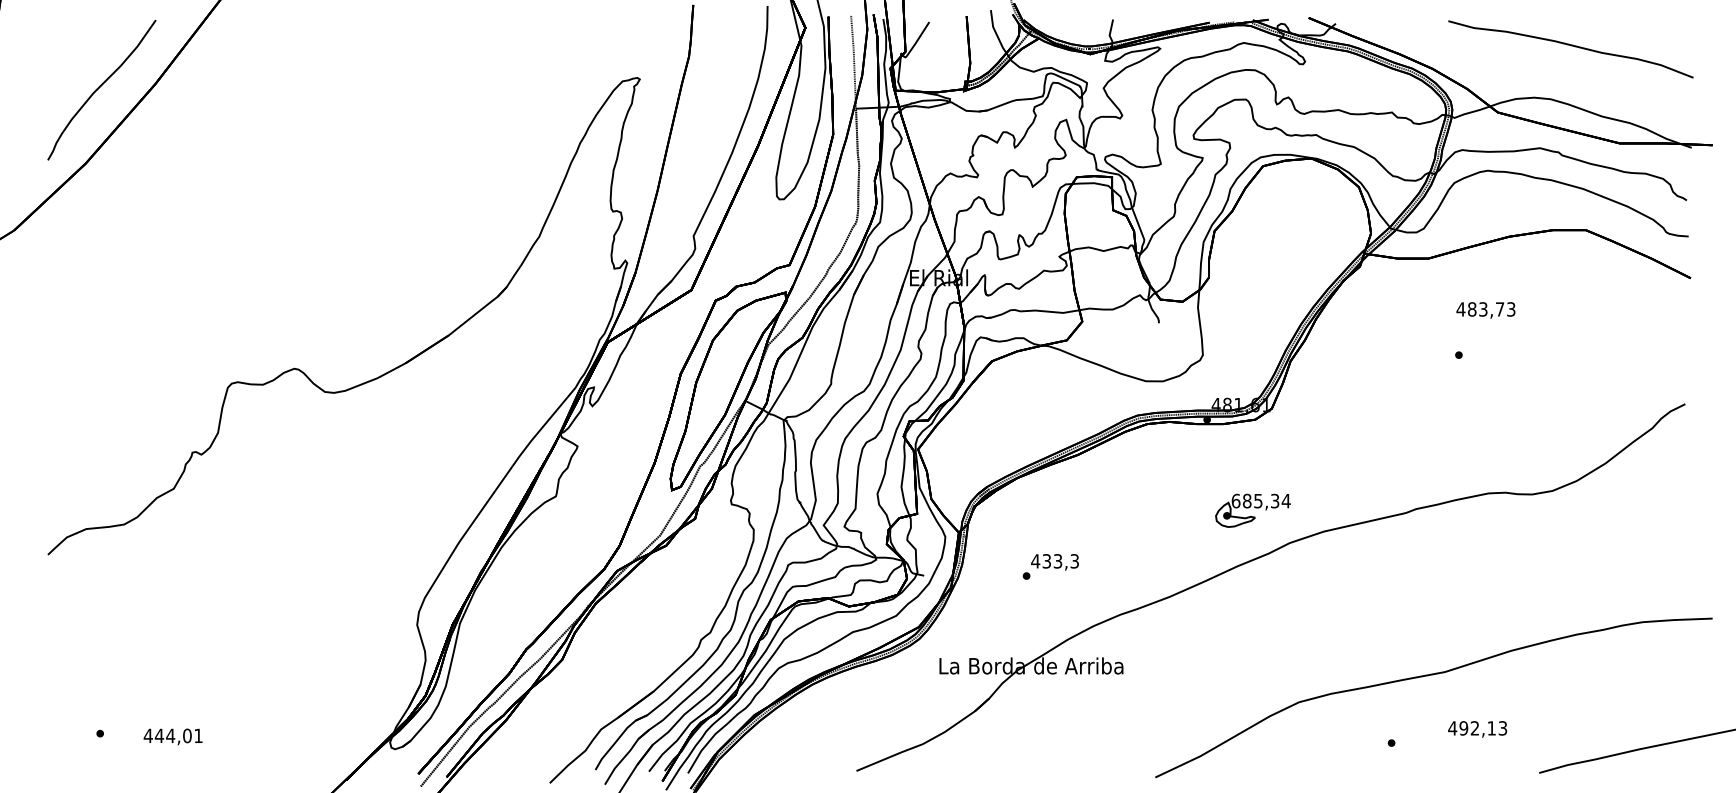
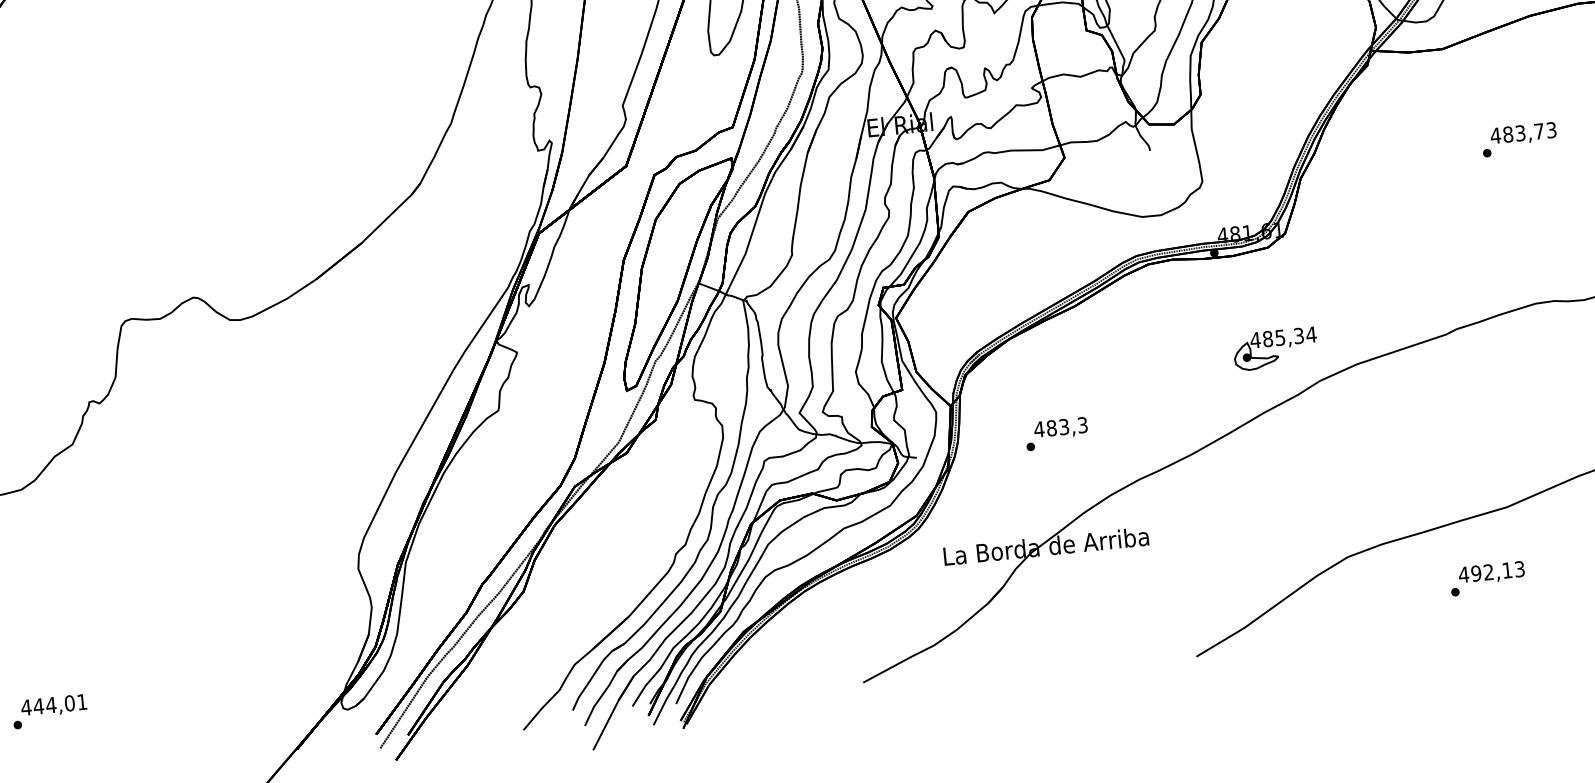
text: (1485, 310) -> (1523, 134), moved
text: (1235, 500) -> (1254, 339), 685,34 -> 485,34
text: (1046, 561) -> (1051, 428), 433,3 -> 483,3
text: (1477, 729) -> (1491, 573), moved
text: (172, 736) -> (53, 705), moved

